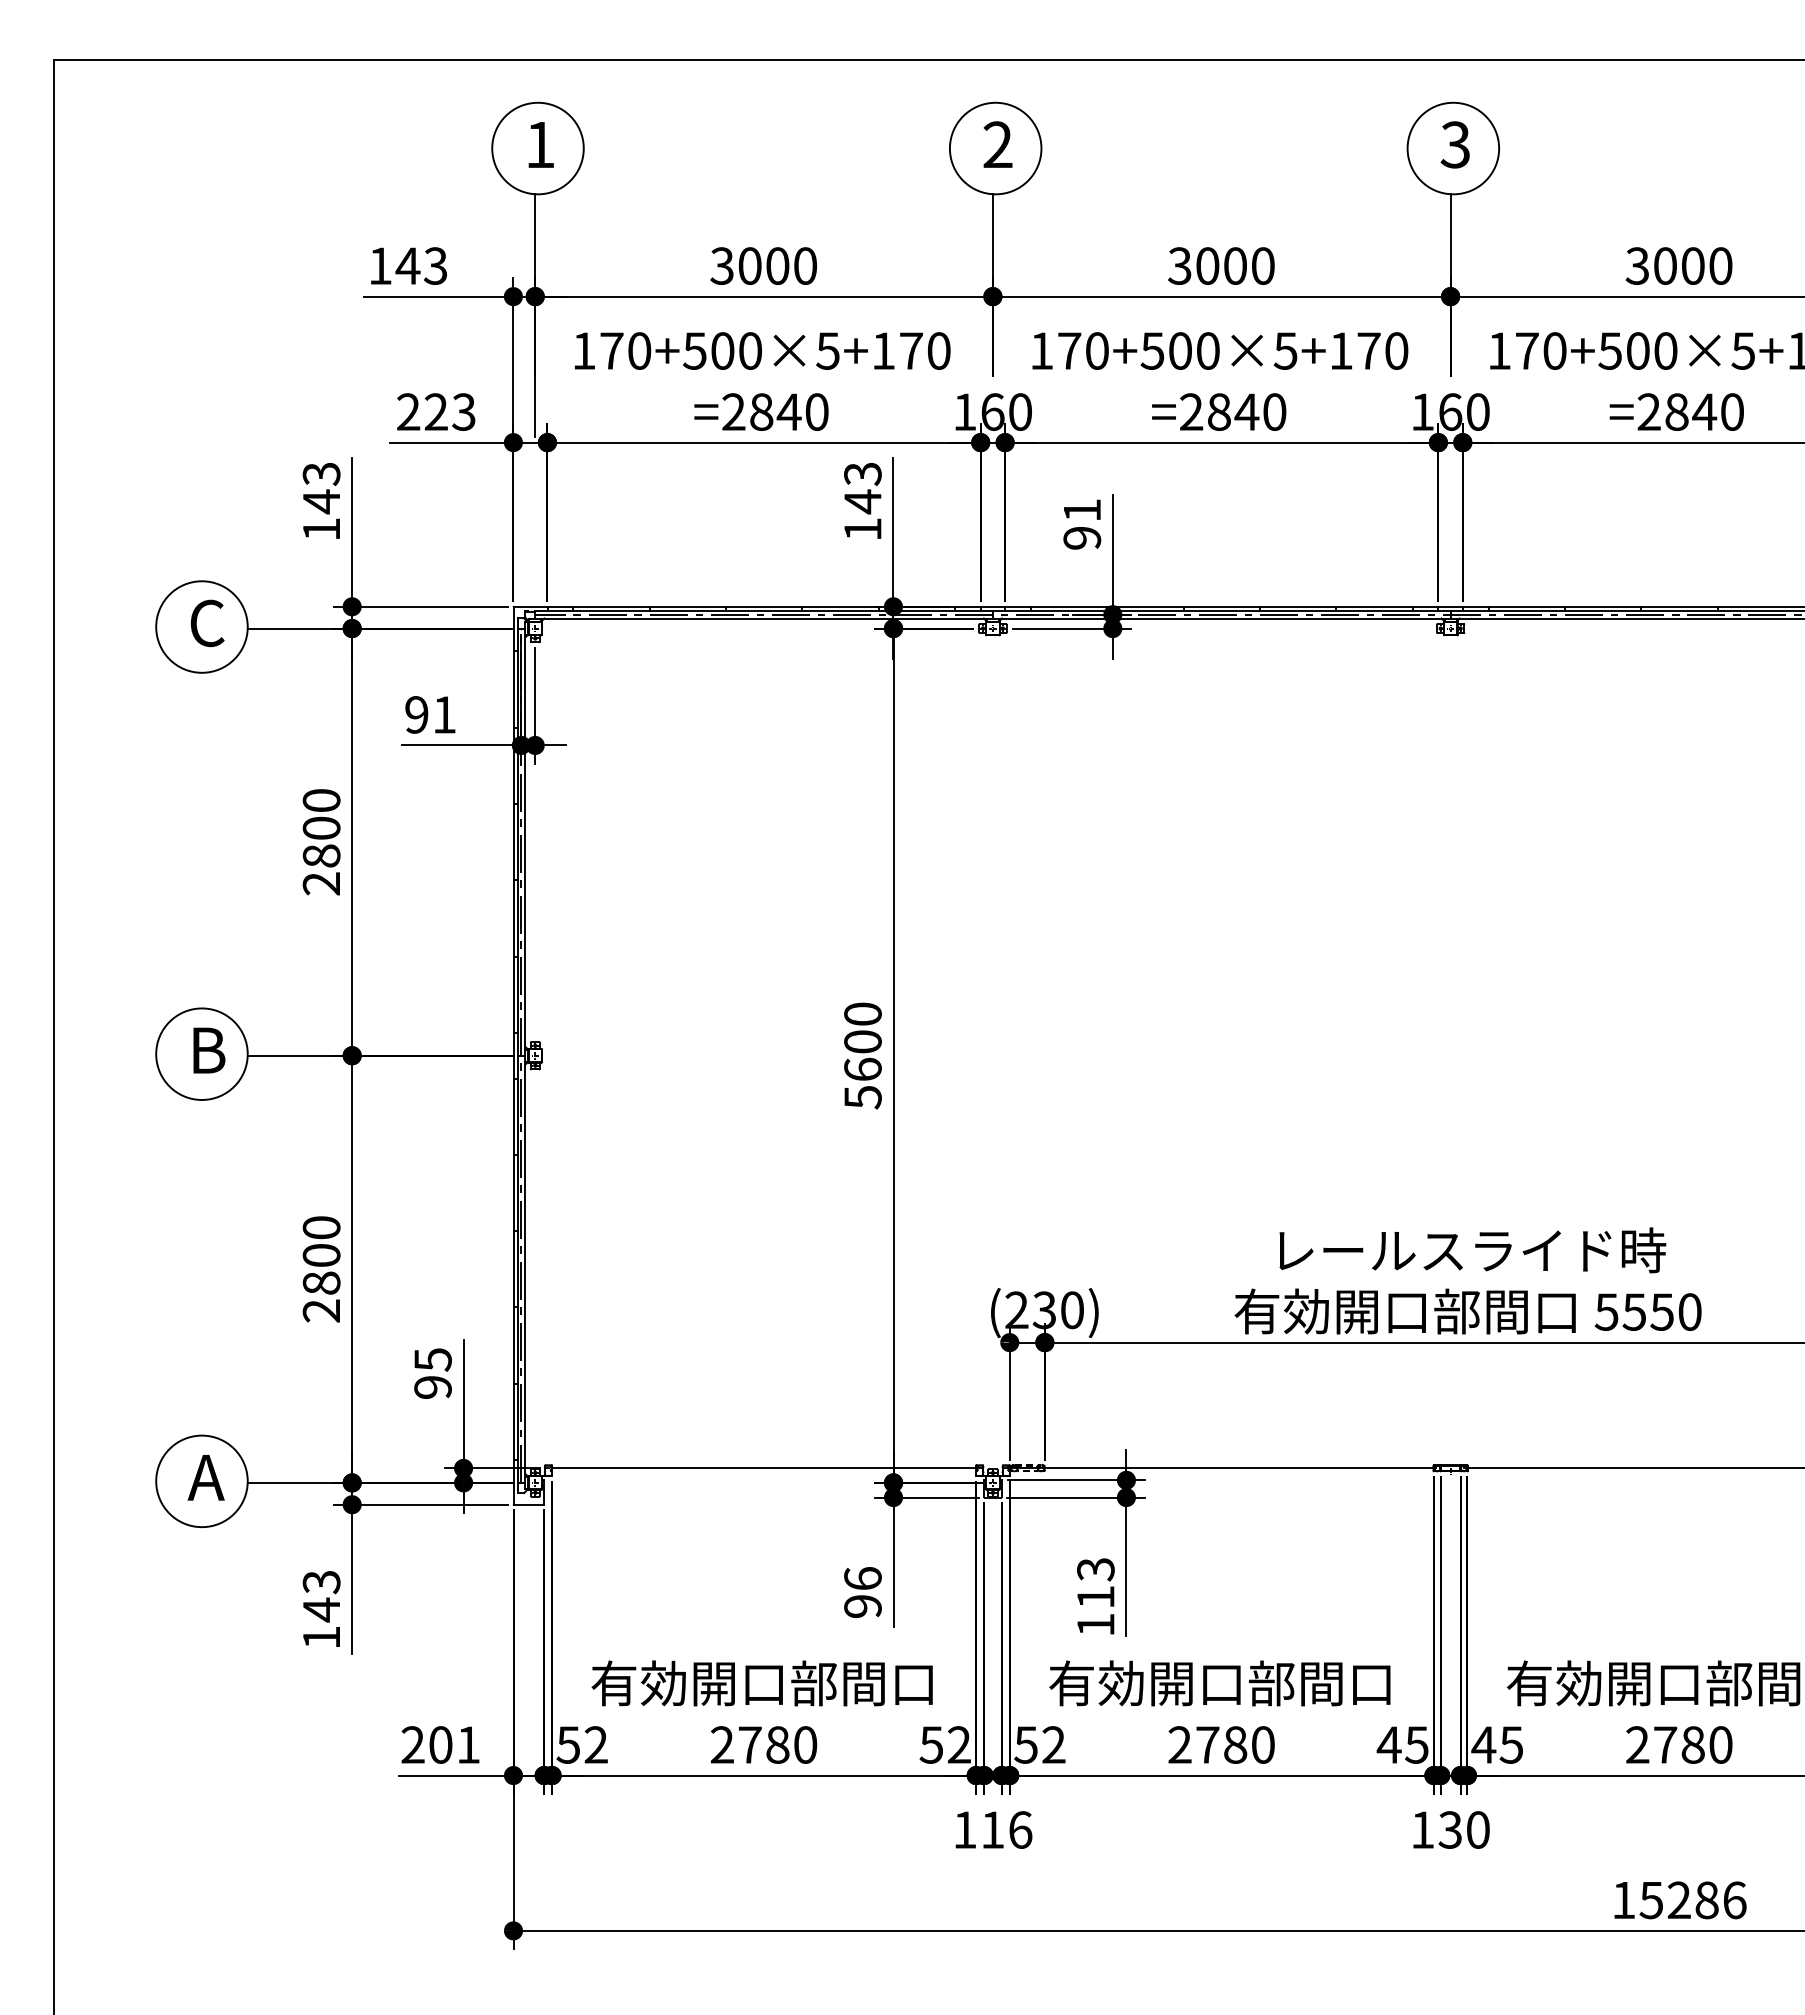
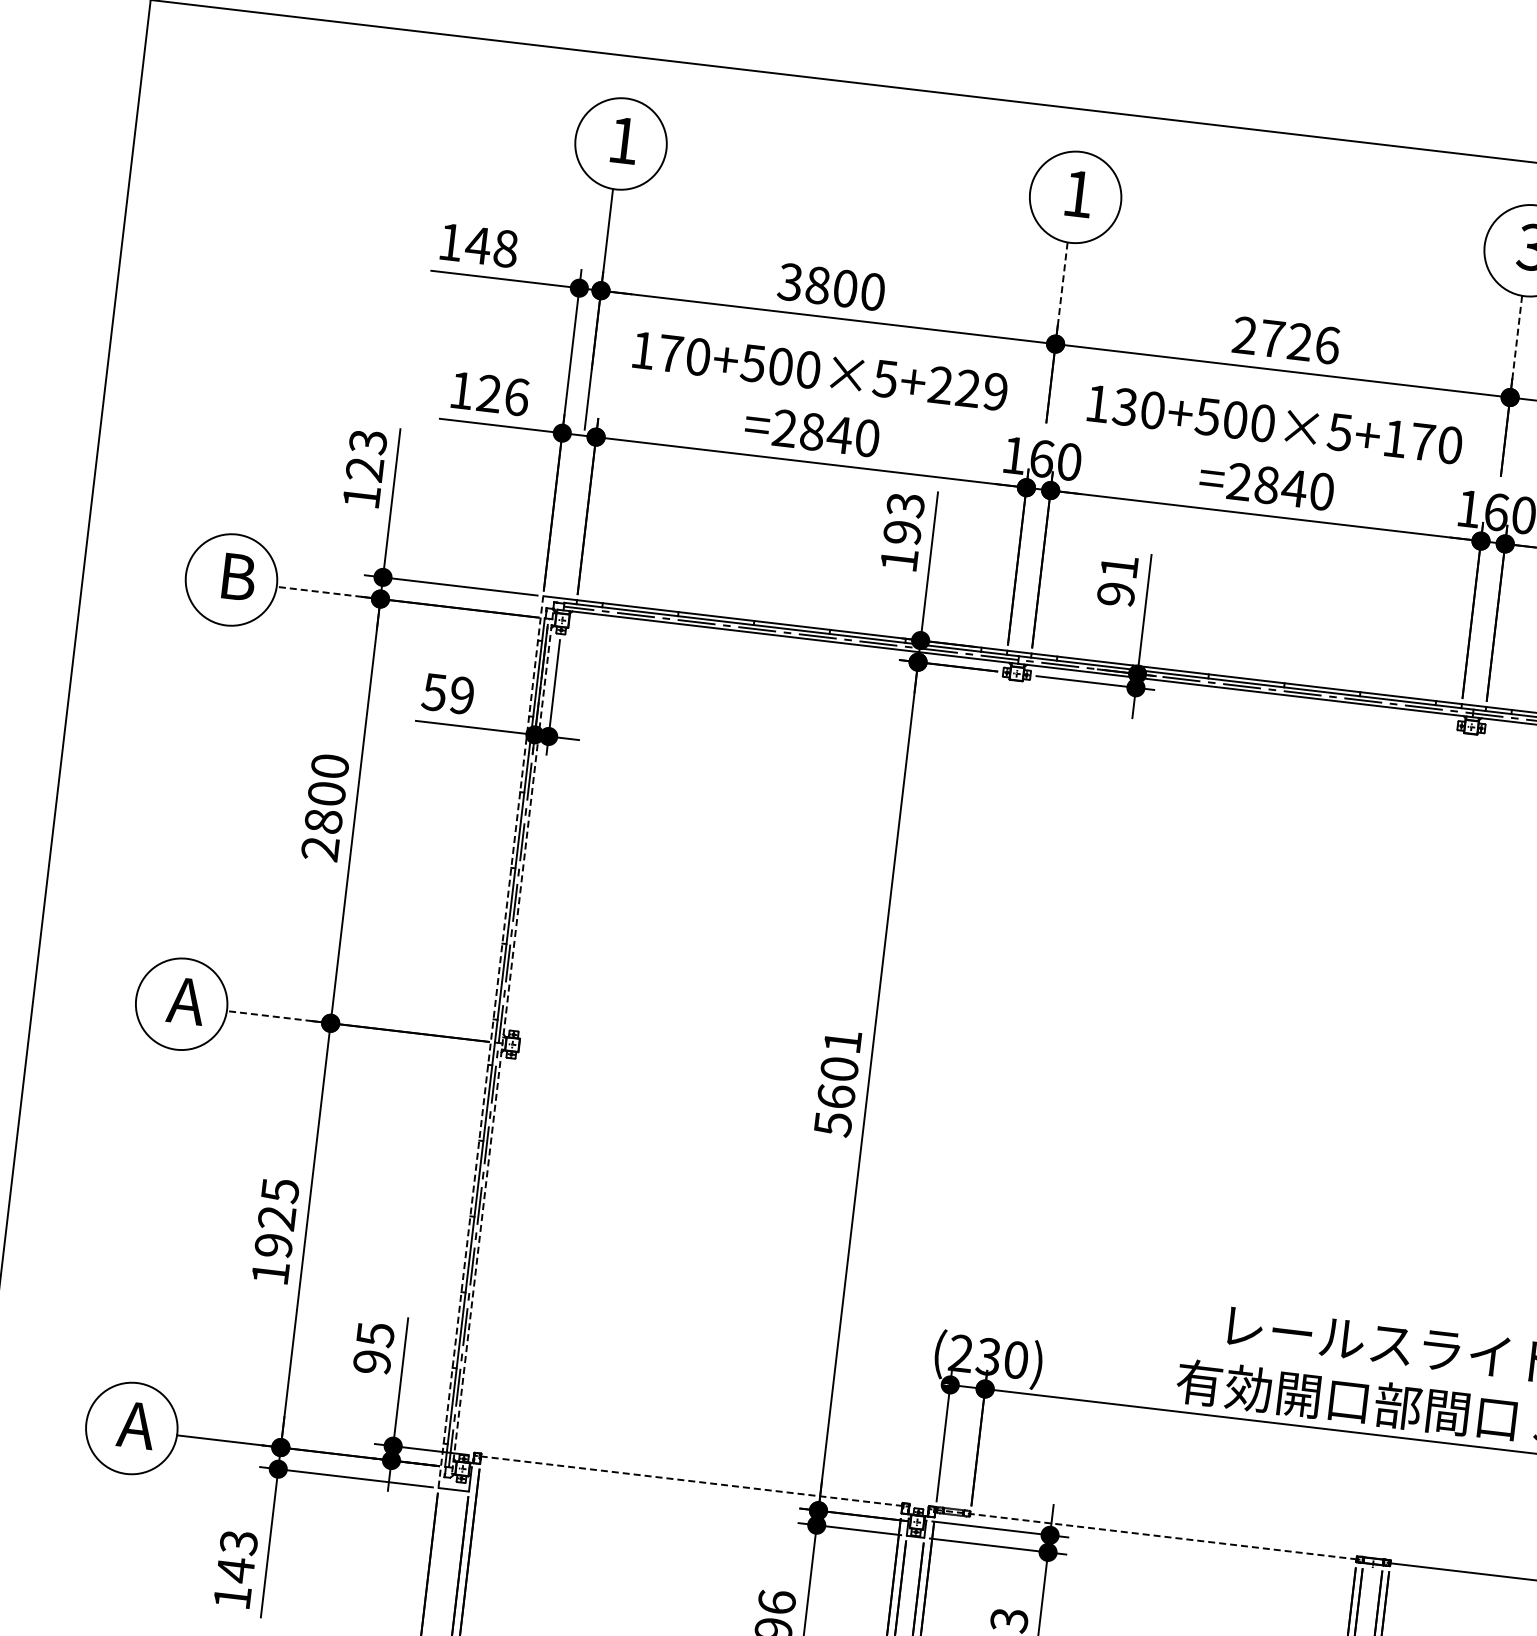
text: (997, 144) -> (1077, 193), 2 -> 1
line: (992, 235) -> (1062, 283), solid -> dashed
line: (1450, 235) -> (1517, 336), solid -> dashed
text: (435, 265) -> (505, 248), 143 -> 148
text: (749, 265) -> (817, 284), 3000 -> 3800
text: (1221, 265) -> (1286, 339), 3000 -> 2726
text: (911, 350) -> (968, 388), 170+500×5+170 -> 170+500×5+229
text: (1069, 350) -> (1125, 406), 170+500×5+170 -> 130+500×5+170
text: (436, 411) -> (489, 393), 223 -> 126
text: (320, 501) -> (363, 469), 143 -> 123
text: (862, 501) -> (902, 532), 143 -> 193
text: (207, 623) -> (237, 577), C -> B
line: (290, 628) -> (319, 591), solid -> dashed
text: (429, 714) -> (447, 693), 91 -> 59
text: (862, 1013) -> (842, 1040), 5600 -> 5601
text: (206, 1050) -> (186, 1001), B -> A
line: (290, 1055) -> (269, 1015), solid -> dashed
line: (513, 1055) -> (490, 1041), solid -> dashed
line: (525, 1056) -> (502, 1044), solid -> dashed
text: (321, 1269) -> (275, 1232), 2800 -> 1925
line: (764, 1468) -> (692, 1481), solid -> dashed
line: (1221, 1468) -> (1145, 1534), solid -> dashed

